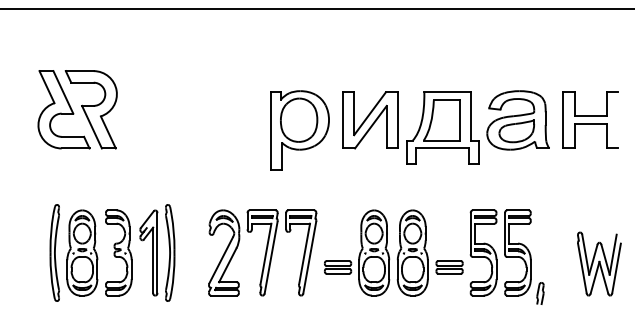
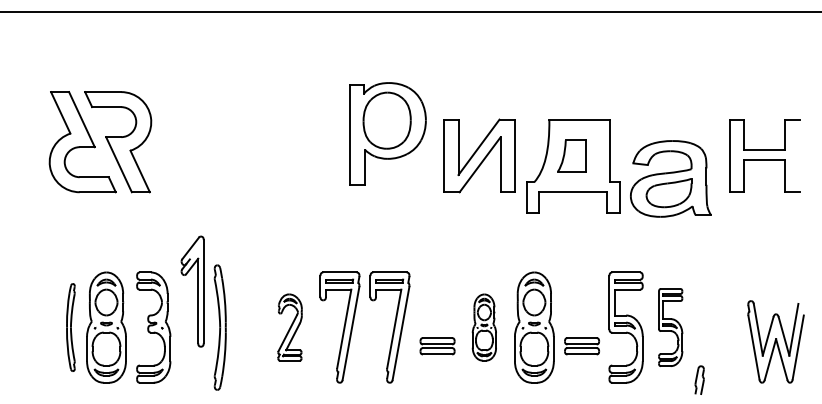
part: (441, 120) -> (571, 155), size x0.6
part: (517, 120) -> (670, 178), moved
part: (299, 130) -> (387, 133), moved
part: (54, 252) -> (70, 327), size x0.7
part: (148, 252) -> (192, 291), moved
part: (223, 252) -> (289, 327), size x0.6
part: (374, 252) -> (484, 327), size x0.6
part: (517, 252) -> (670, 327), size x0.7

